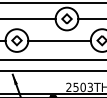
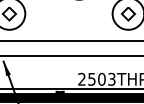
line: (59, 40) -> (68, 13), removed

